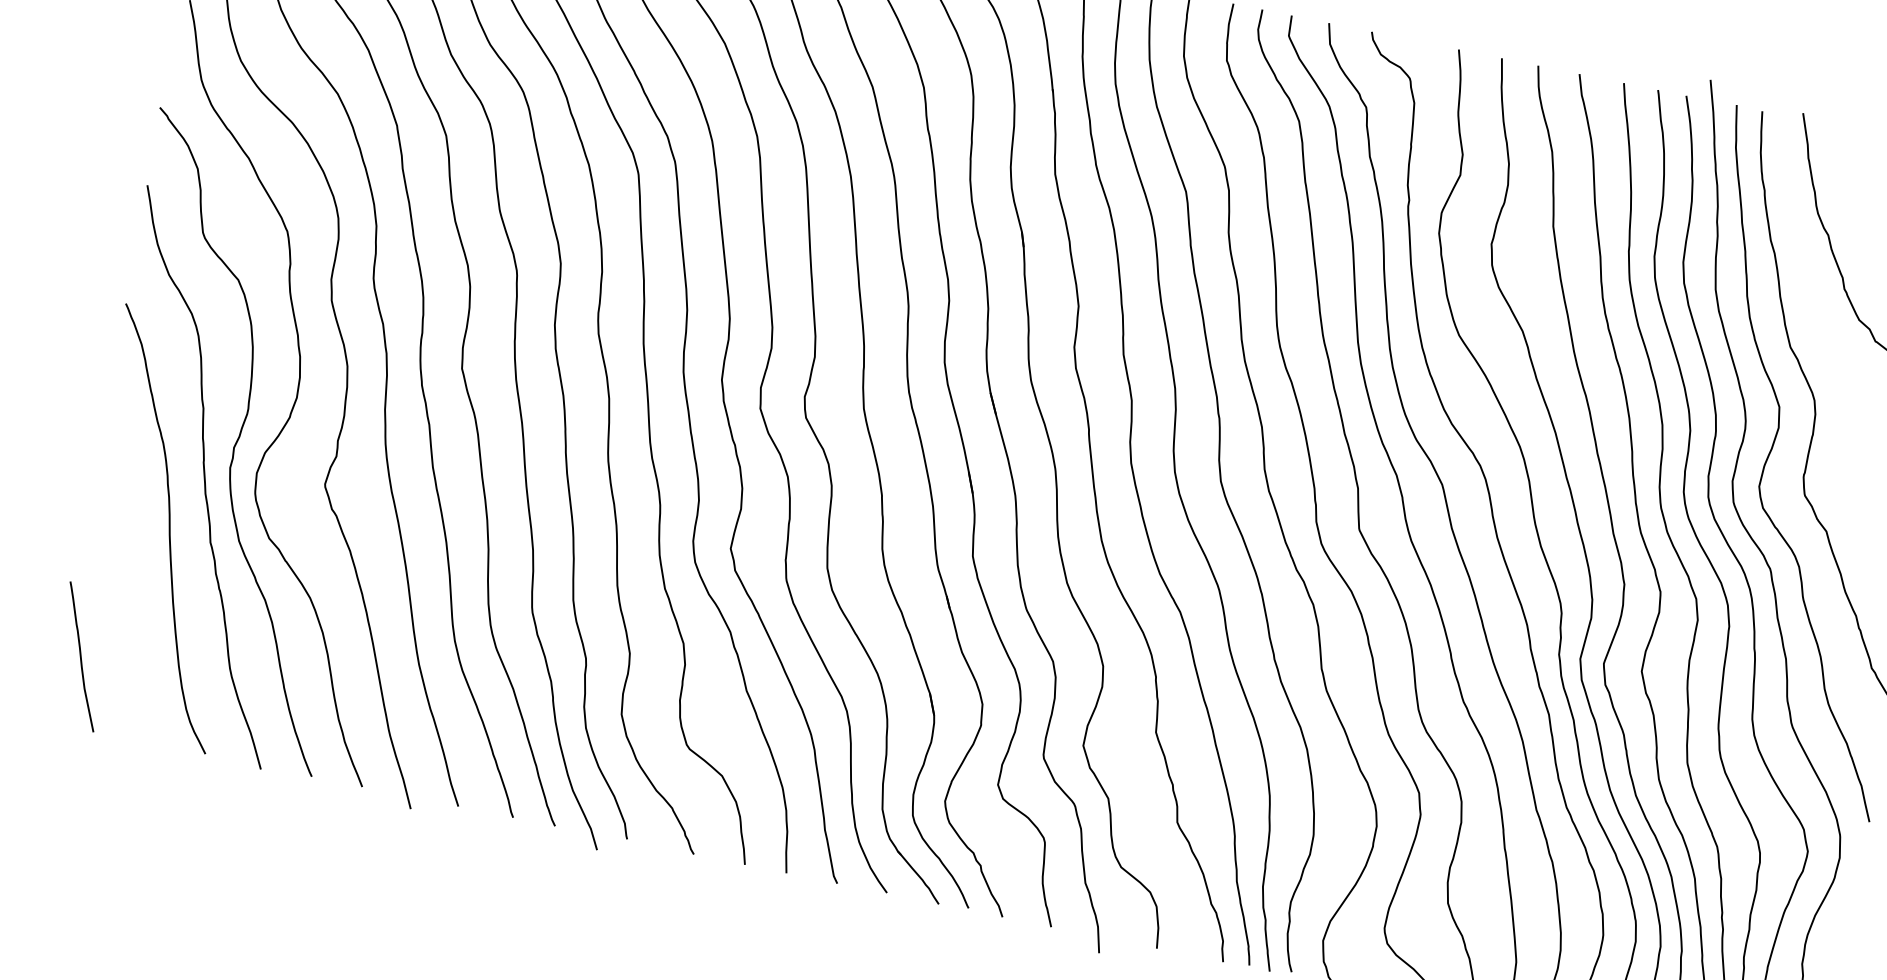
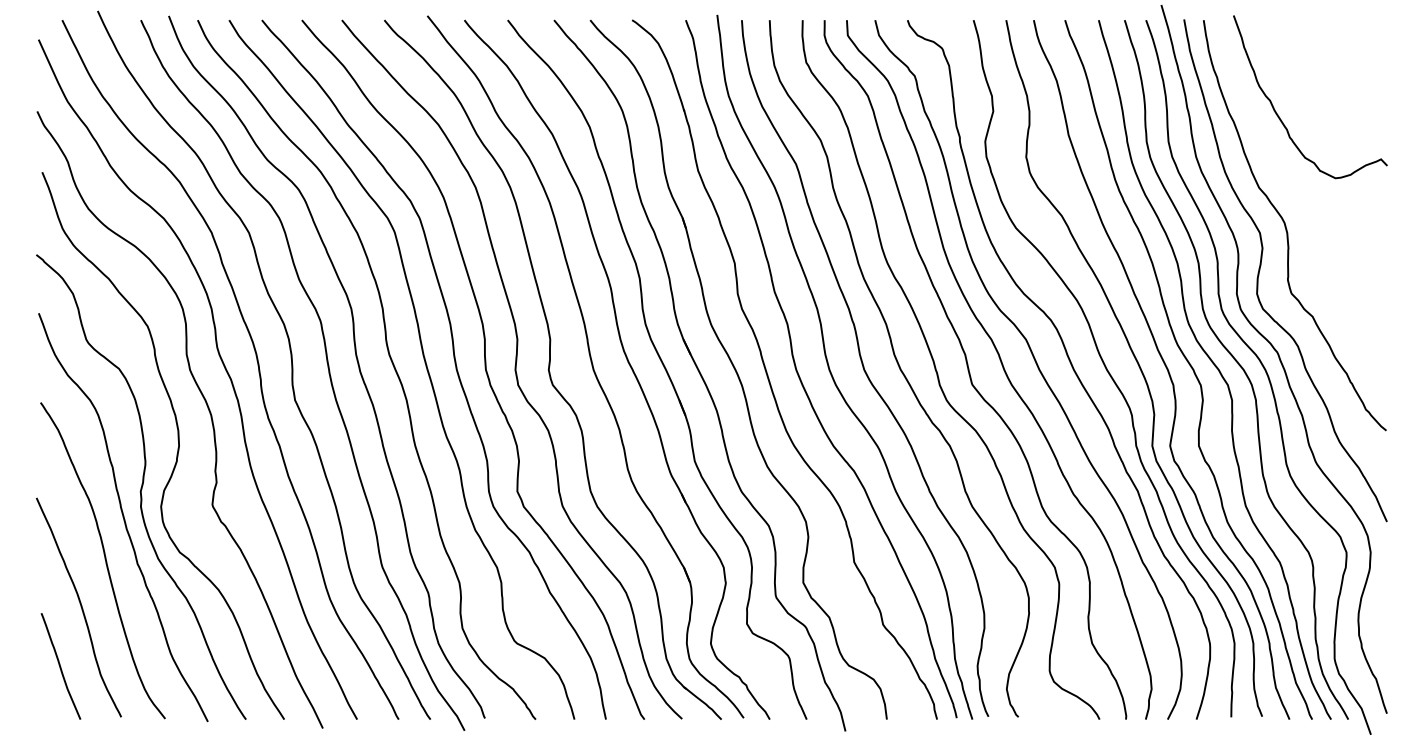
curve: (123, 583) -> (80, 606), added

